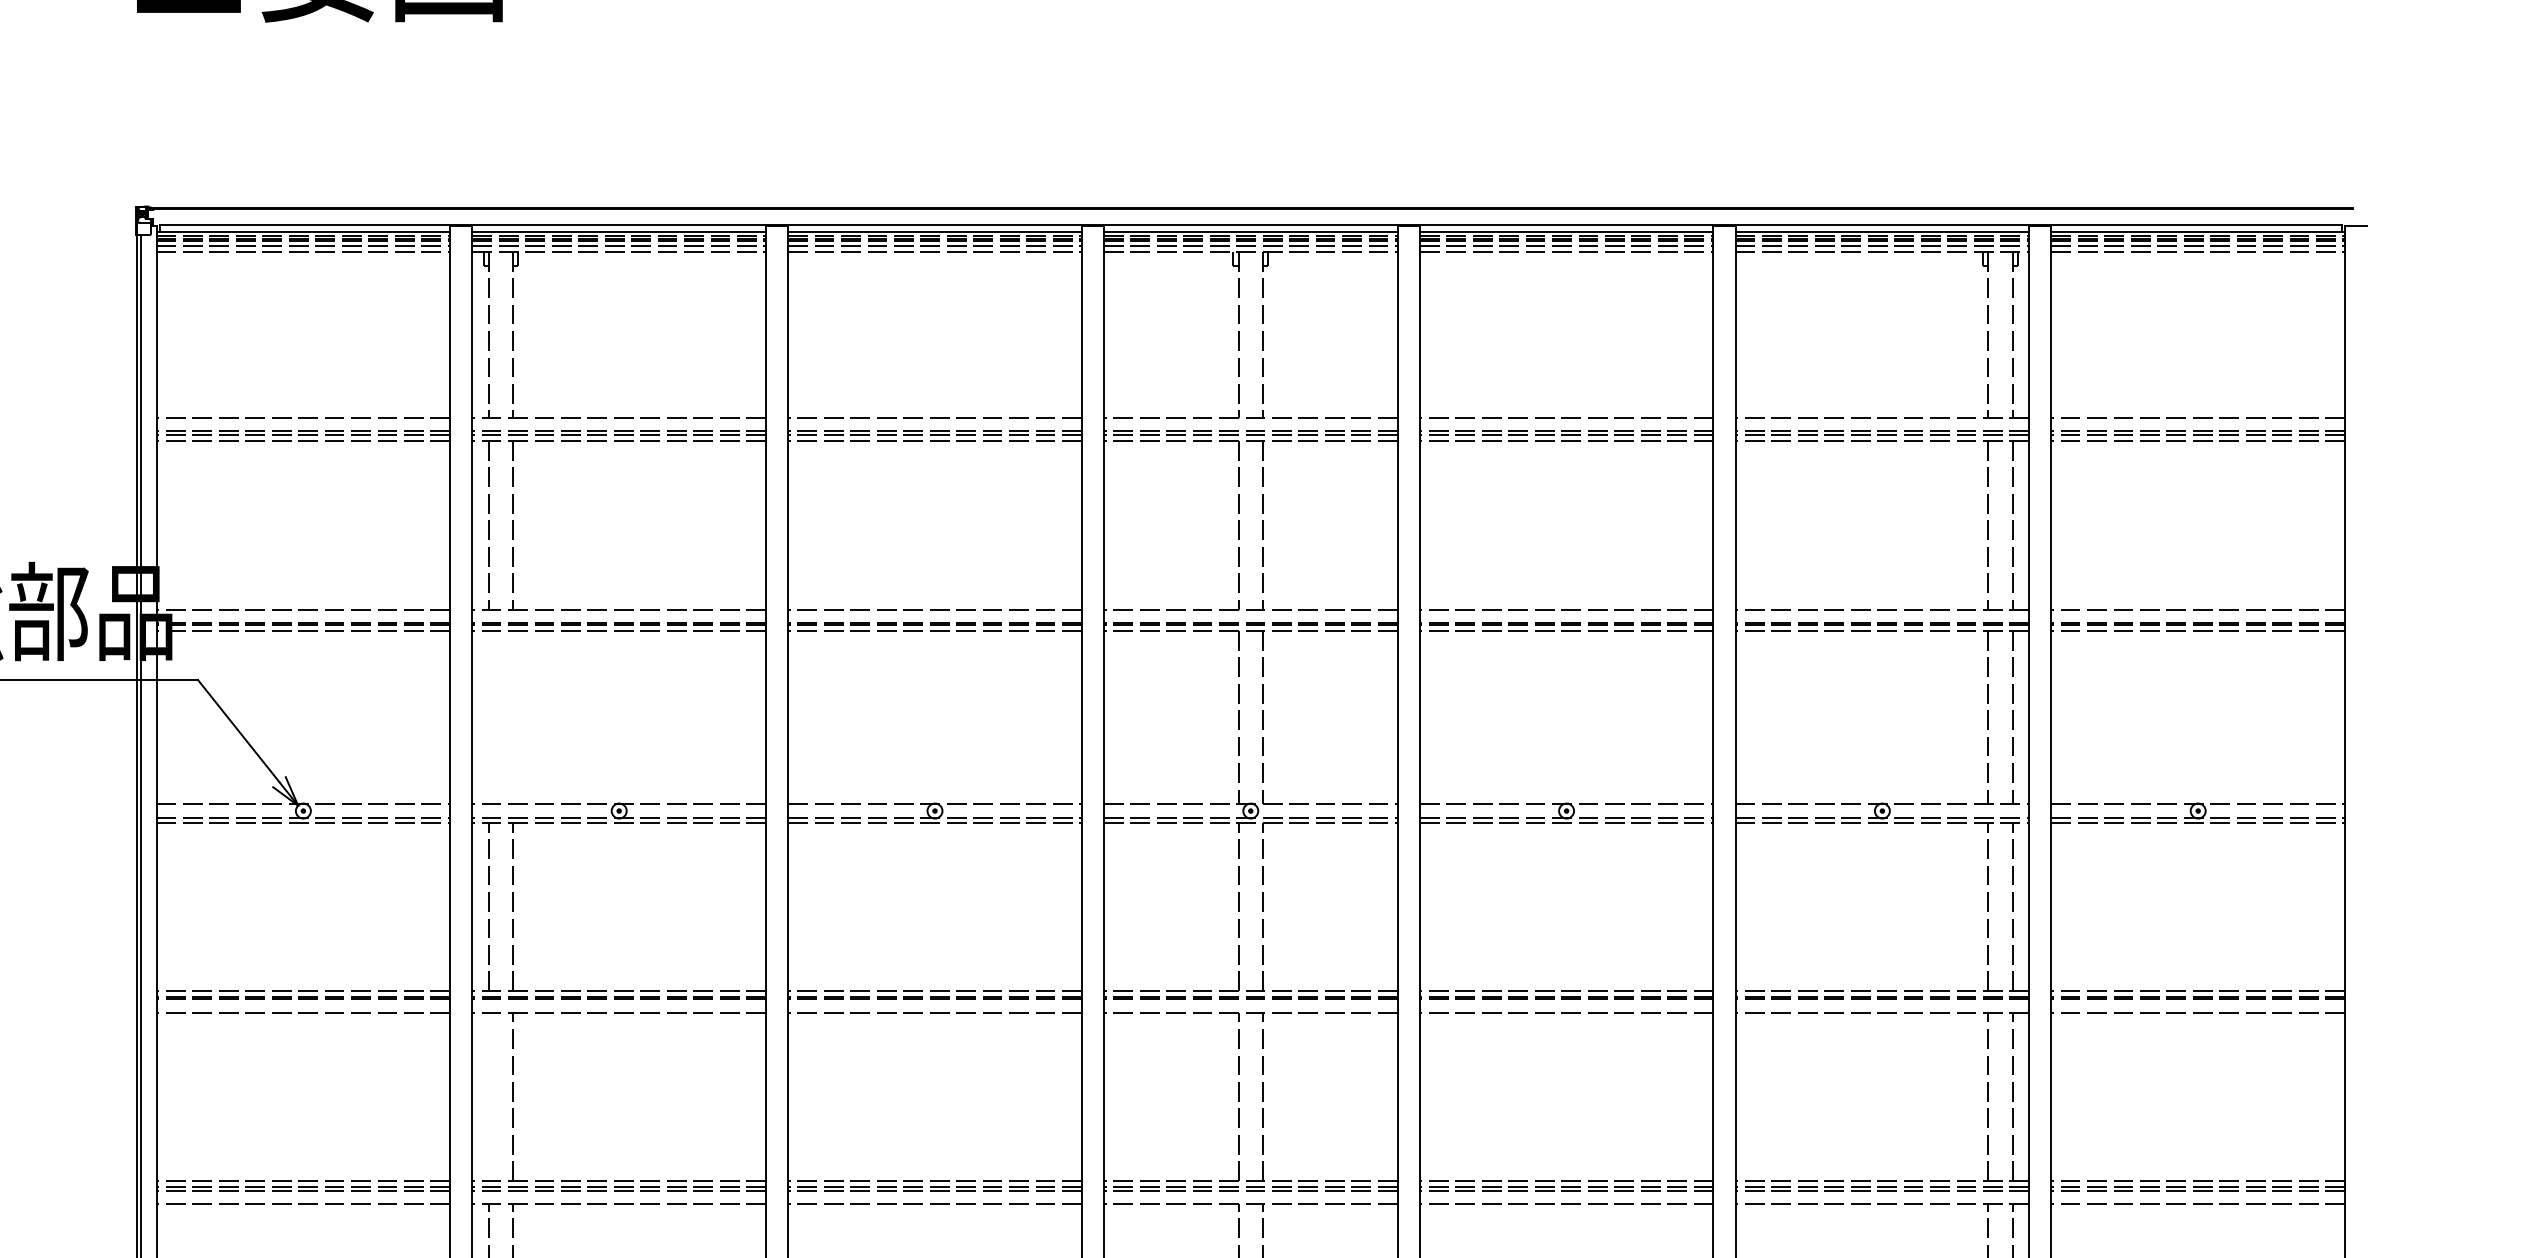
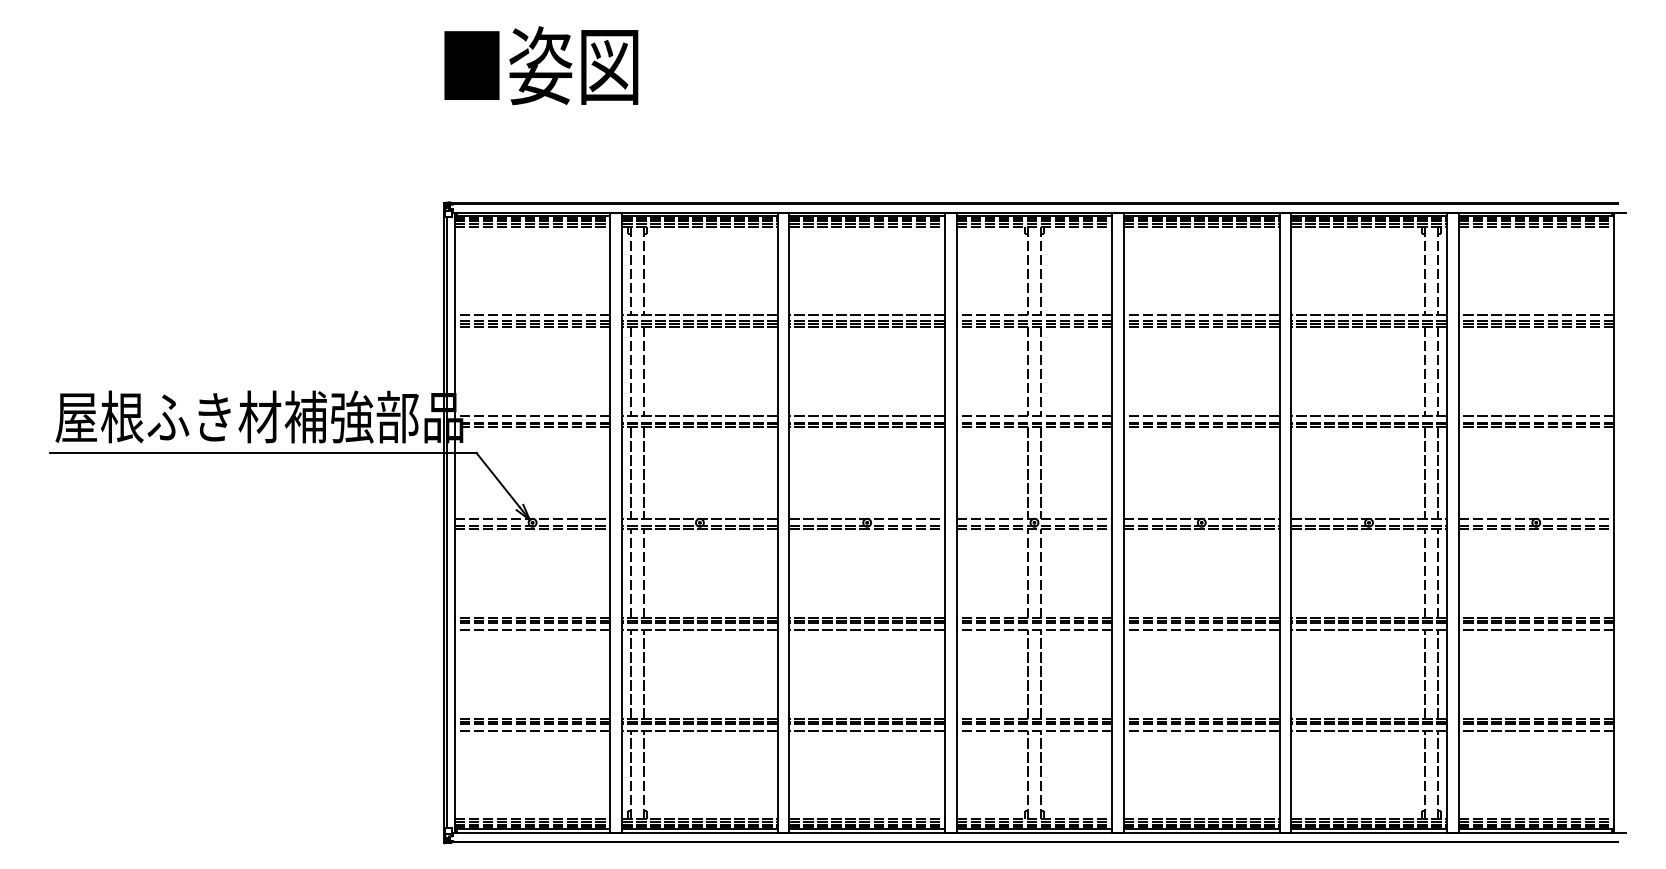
line: (488, 717) -> (630, 473), added
line: (512, 717) -> (643, 473), added
line: (488, 1095) -> (630, 673), added

